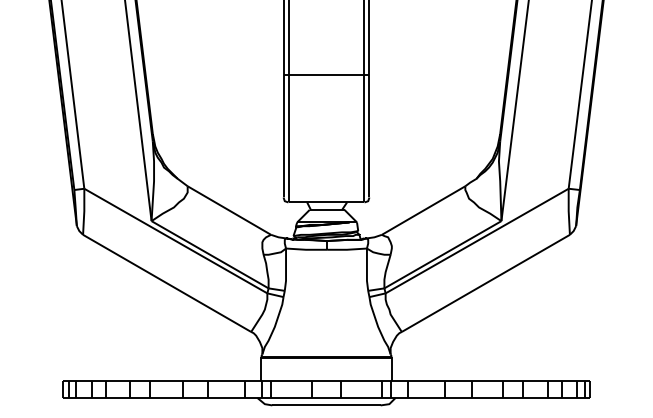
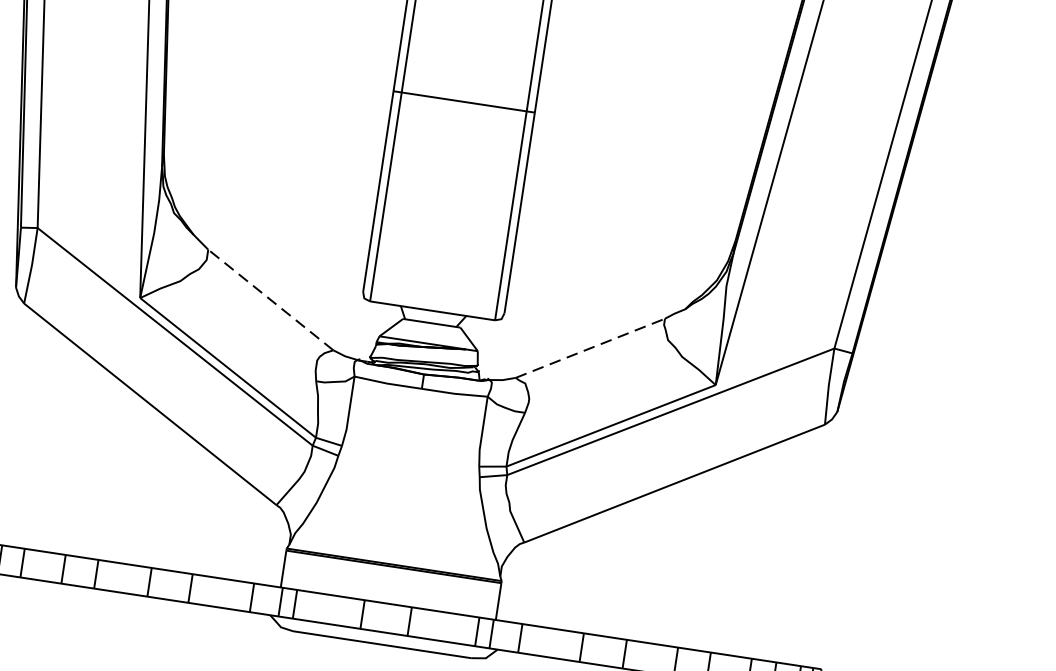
line: (228, 210) -> (269, 299), solid -> dashed
line: (424, 210) -> (591, 348), solid -> dashed

